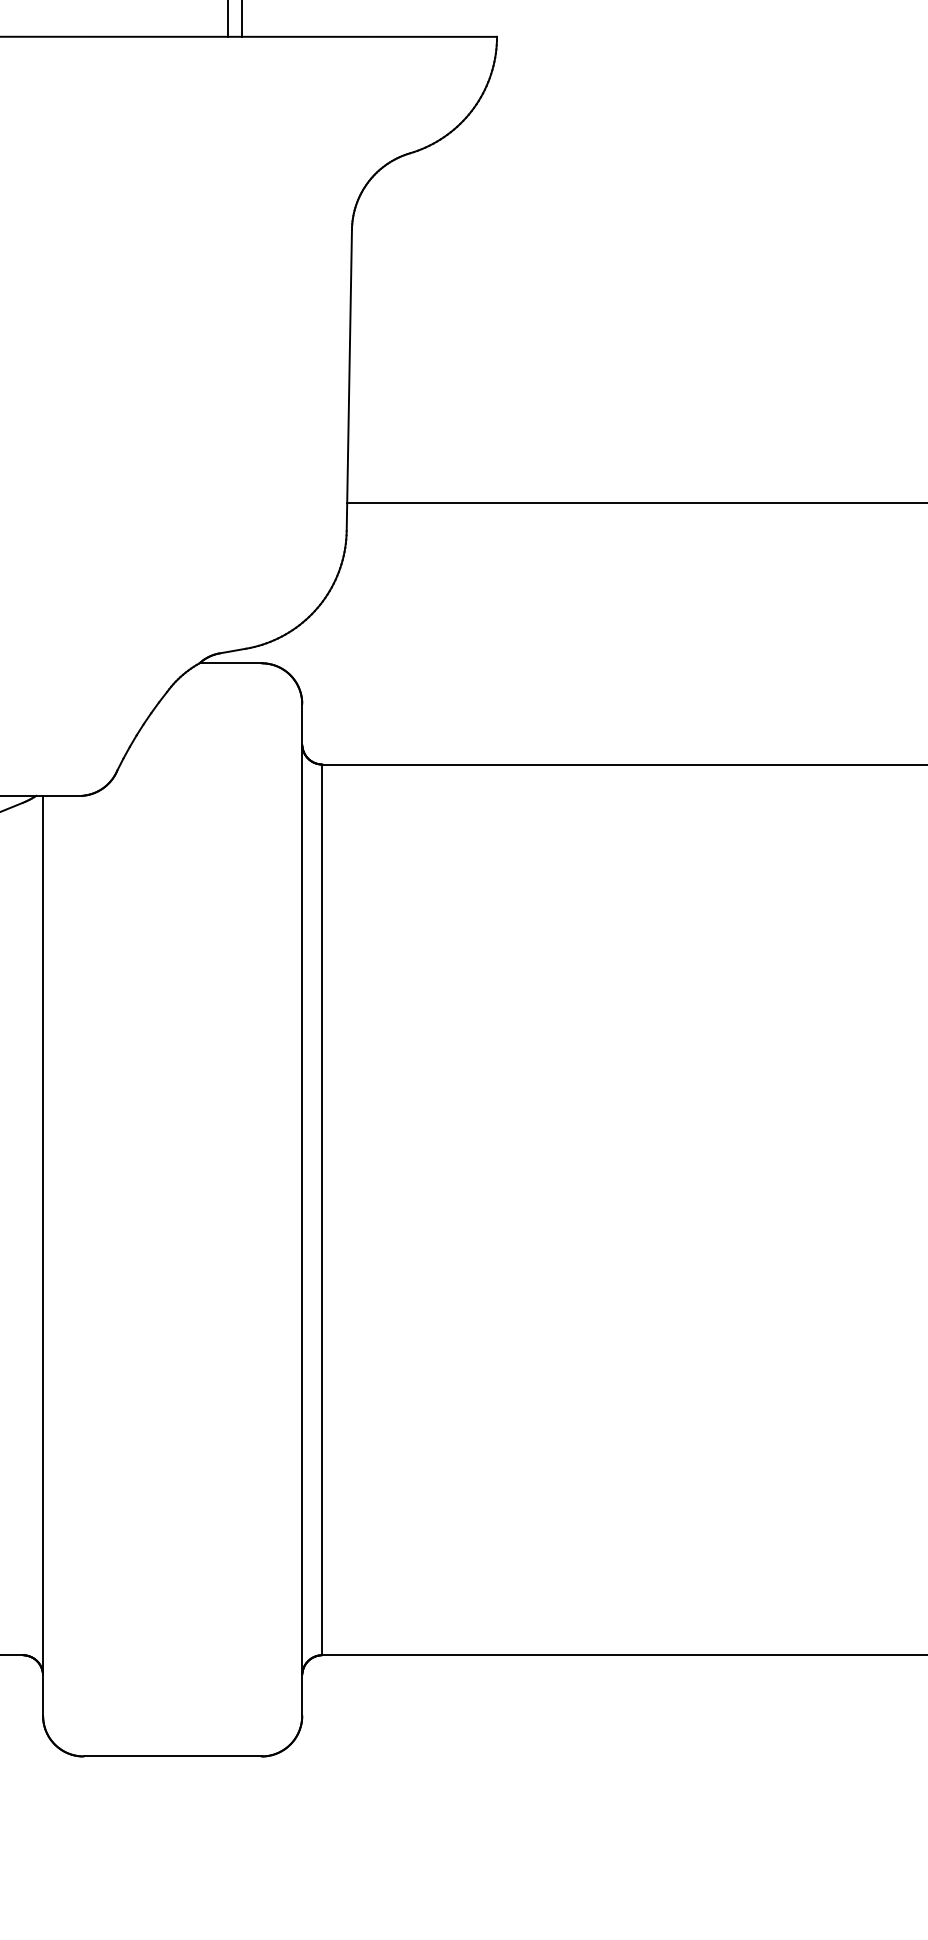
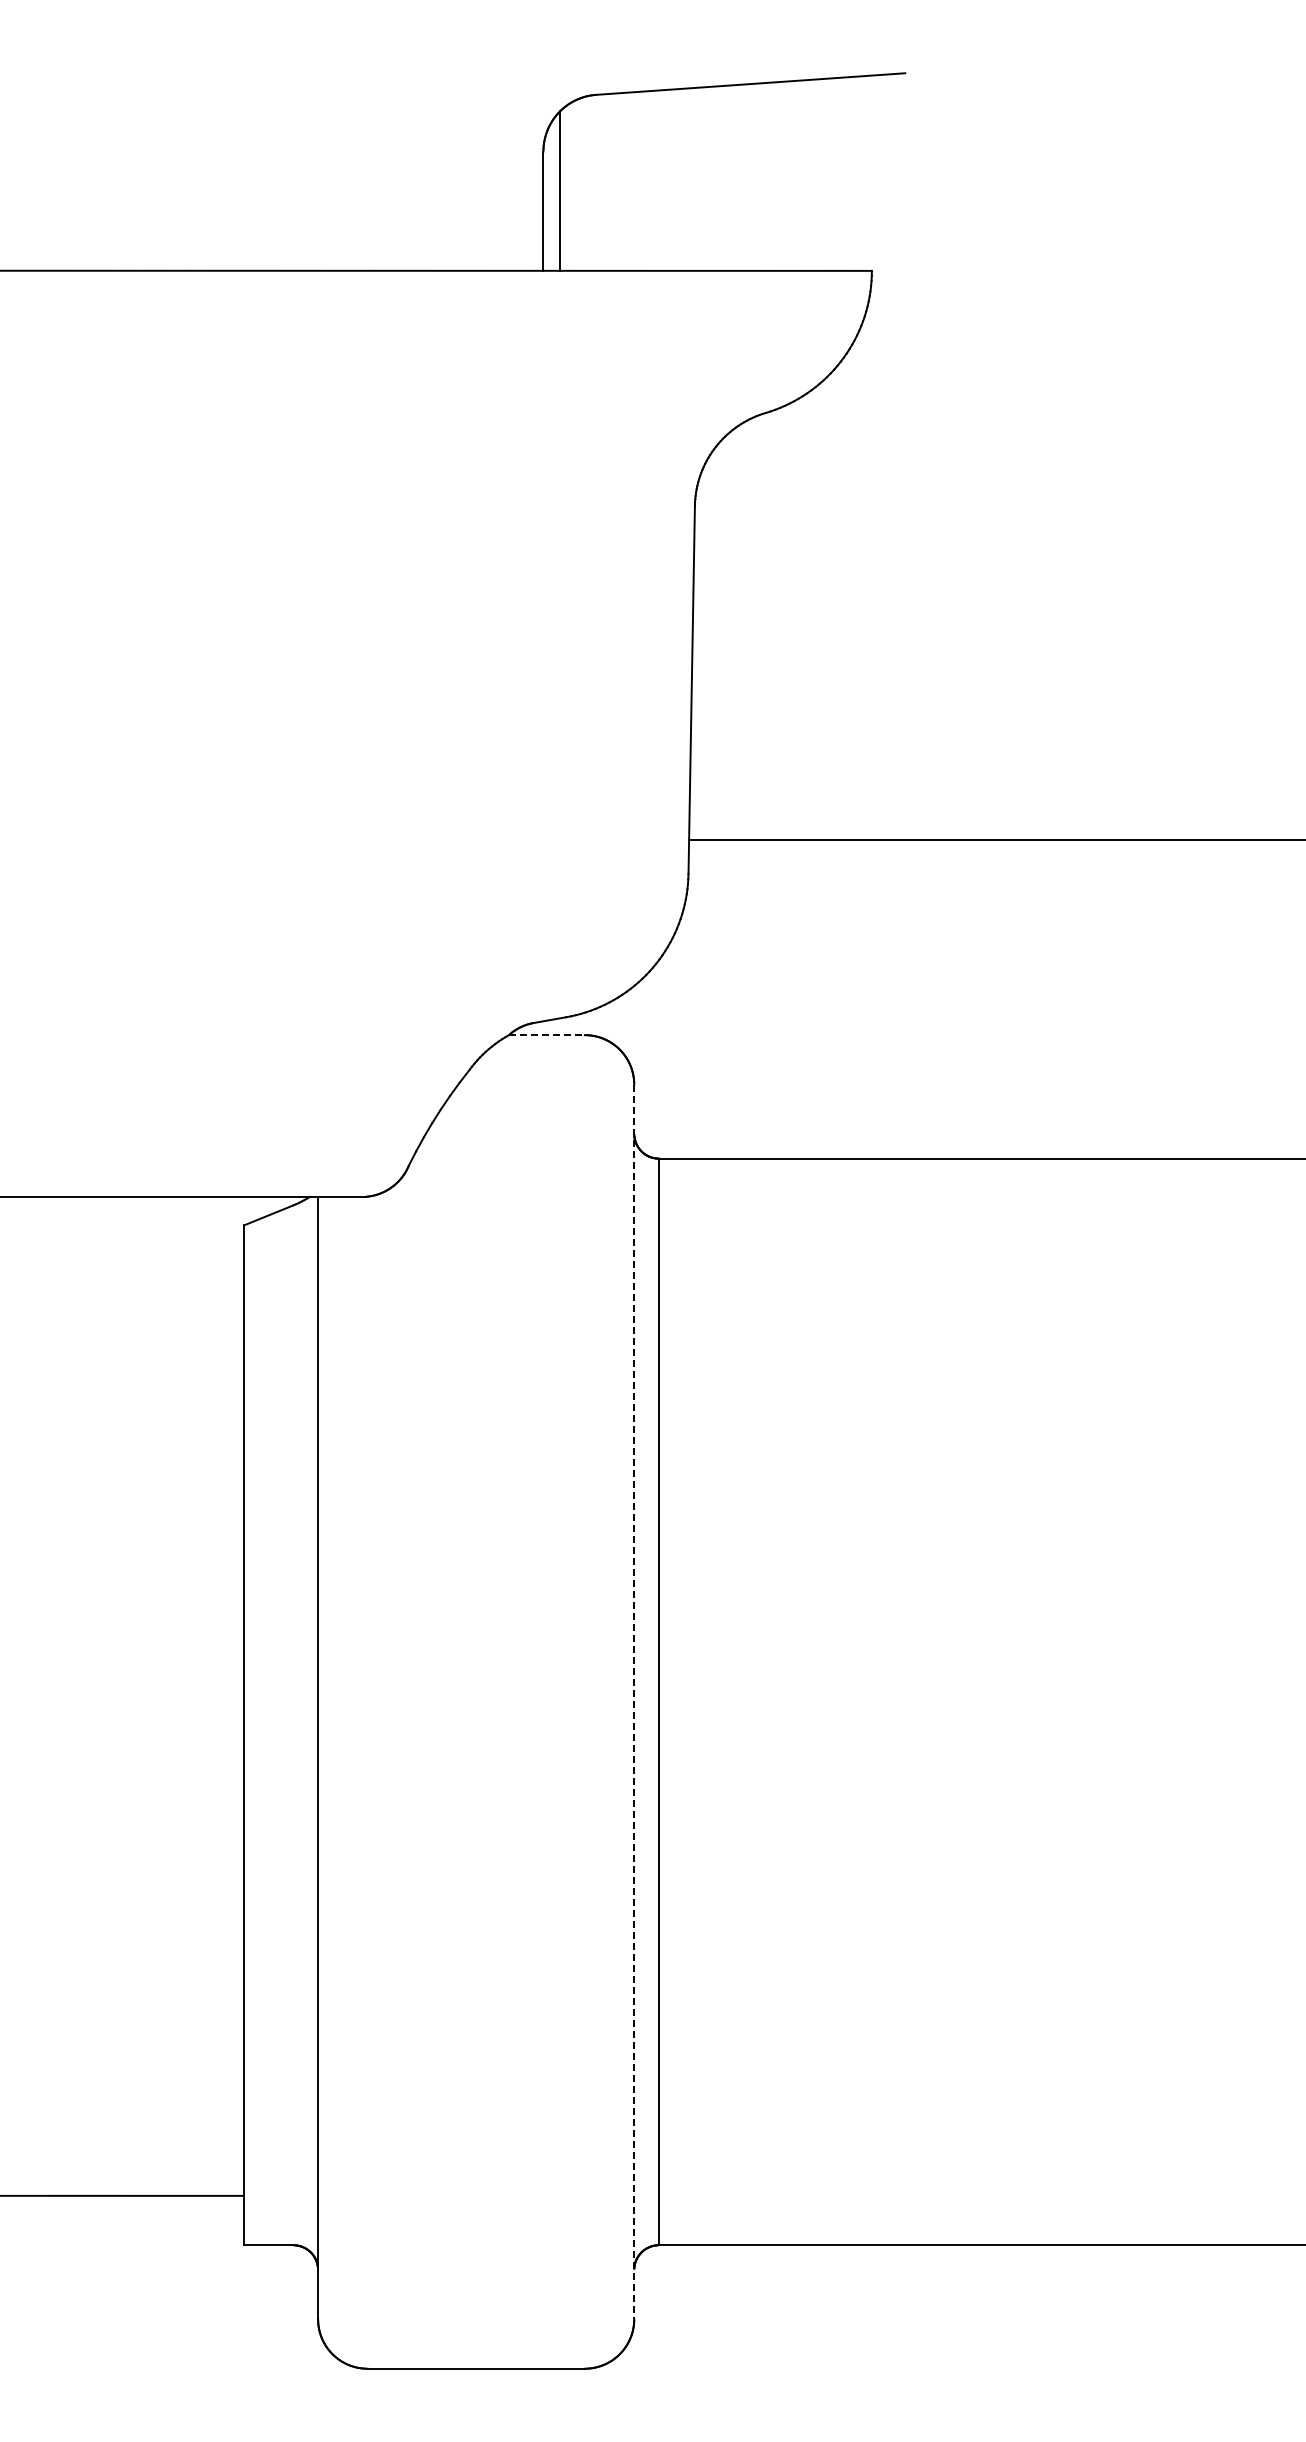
line: (230, 663) -> (546, 1035), solid -> dashed
line: (302, 1210) -> (634, 1702), solid -> dashed

